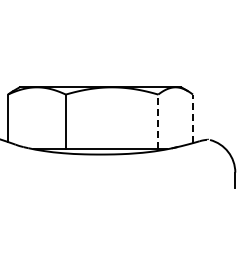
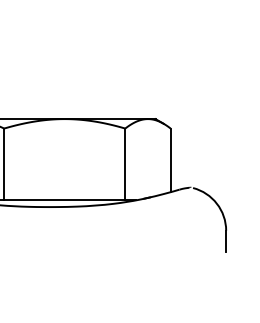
line: (192, 118) -> (170, 159), dashed -> solid
line: (158, 121) -> (125, 163), dashed -> solid

